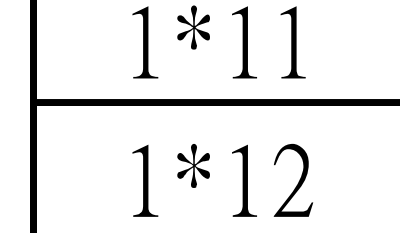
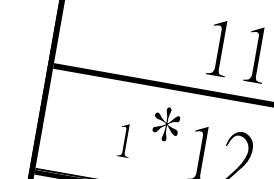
fill: (193, 27) -> (182, 29), removed
fill: (145, 42) -> (144, 34), removed
part: (193, 165) -> (166, 123), moved
part: (145, 180) -> (125, 140), size x0.6

